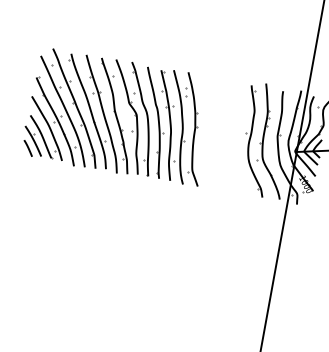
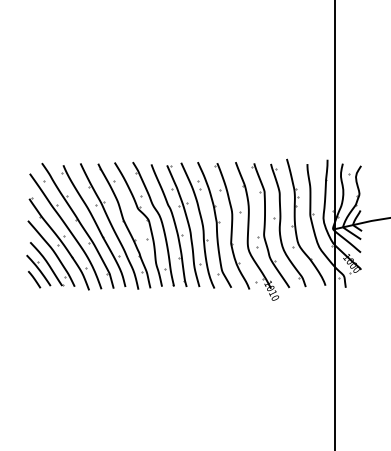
part: (224, 141) -> (252, 231), added

